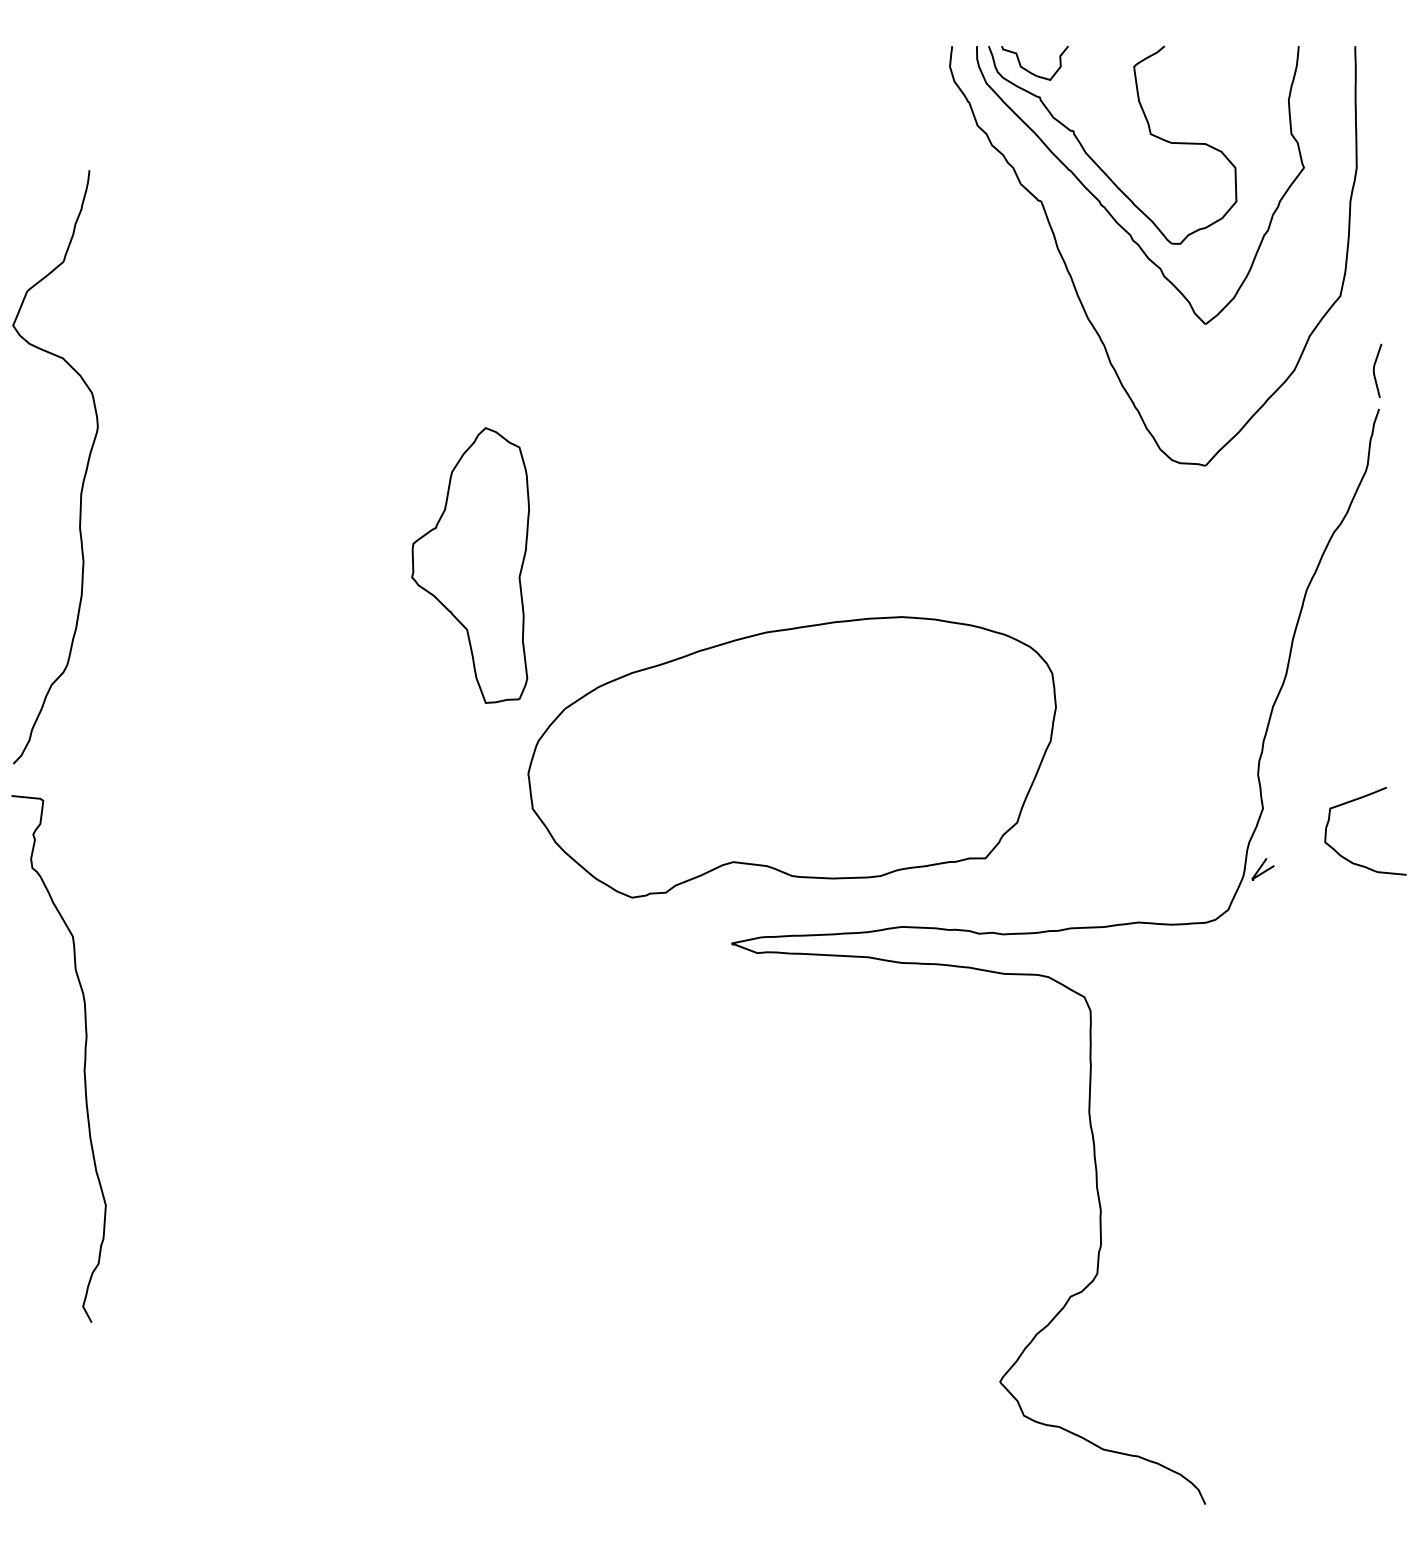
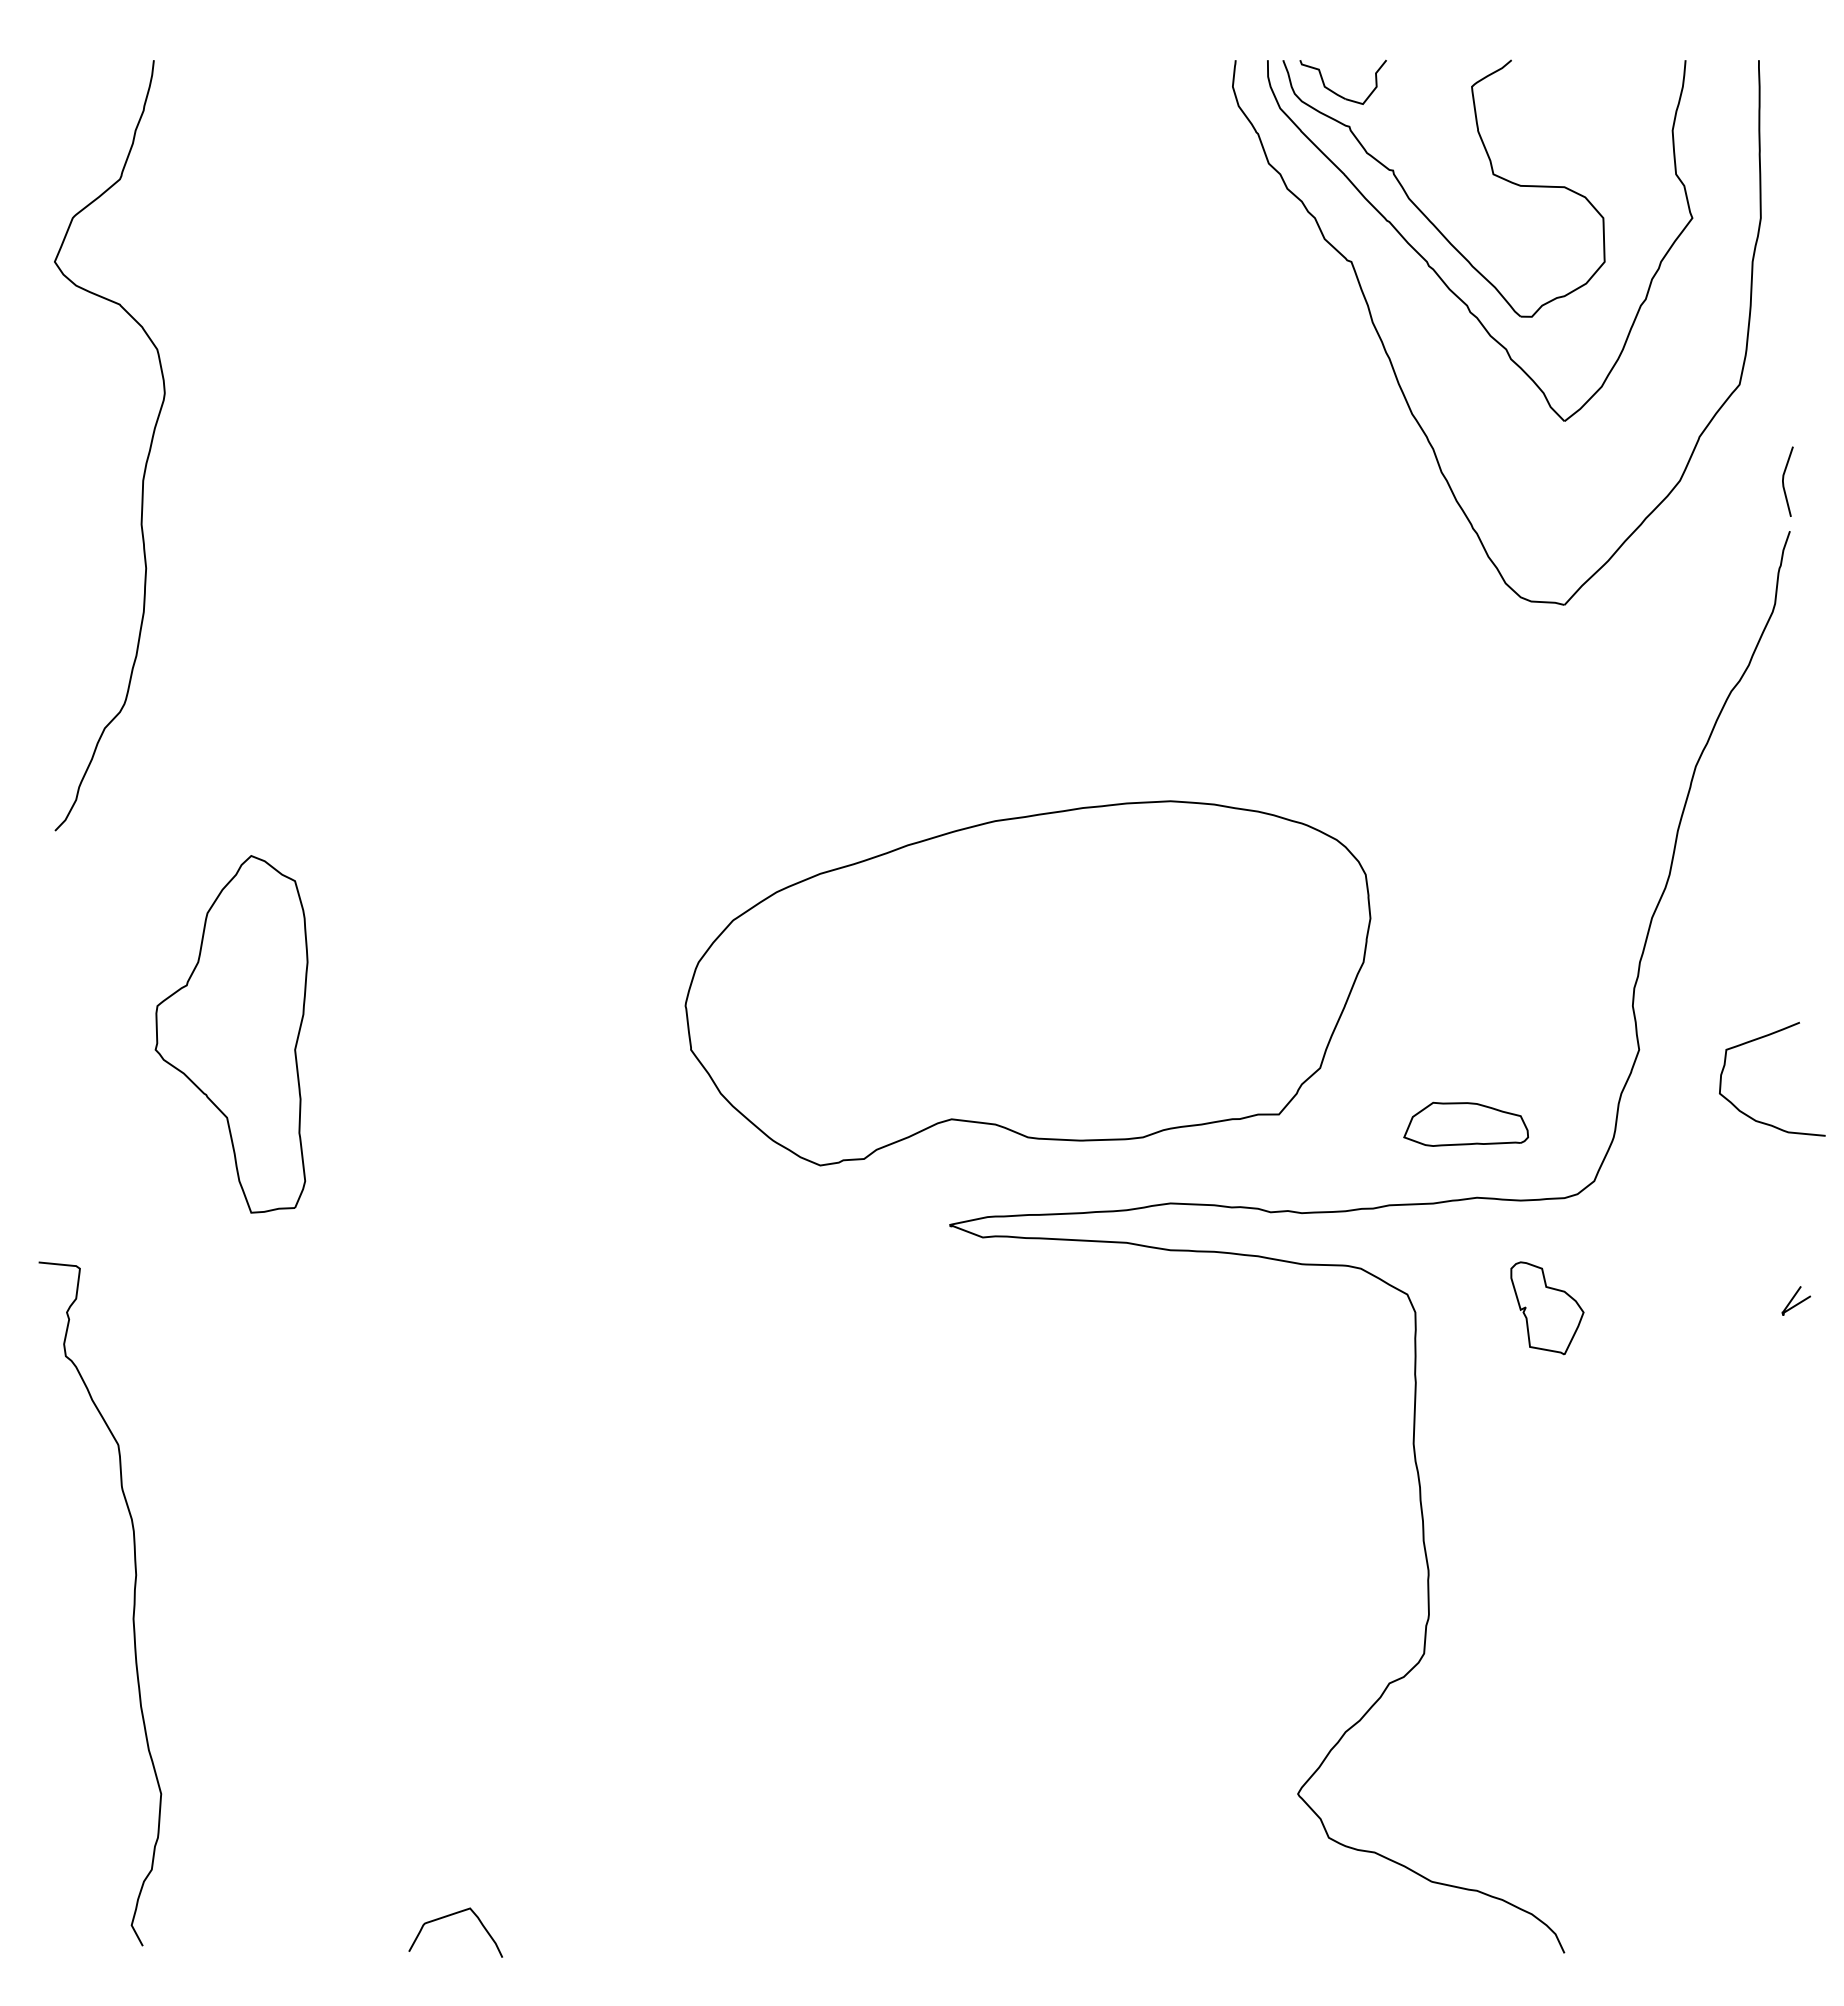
curve: (83, 477) -> (146, 458), moved
part: (470, 565) -> (231, 1034), moved
part: (1129, 865) -> (1465, 1123), added
curve: (1264, 870) -> (1798, 1302), moved
part: (1192, 1007) -> (1547, 1308), added
curve: (84, 1058) -> (133, 1603), moved
curve: (346, 1476) -> (449, 1916), added

